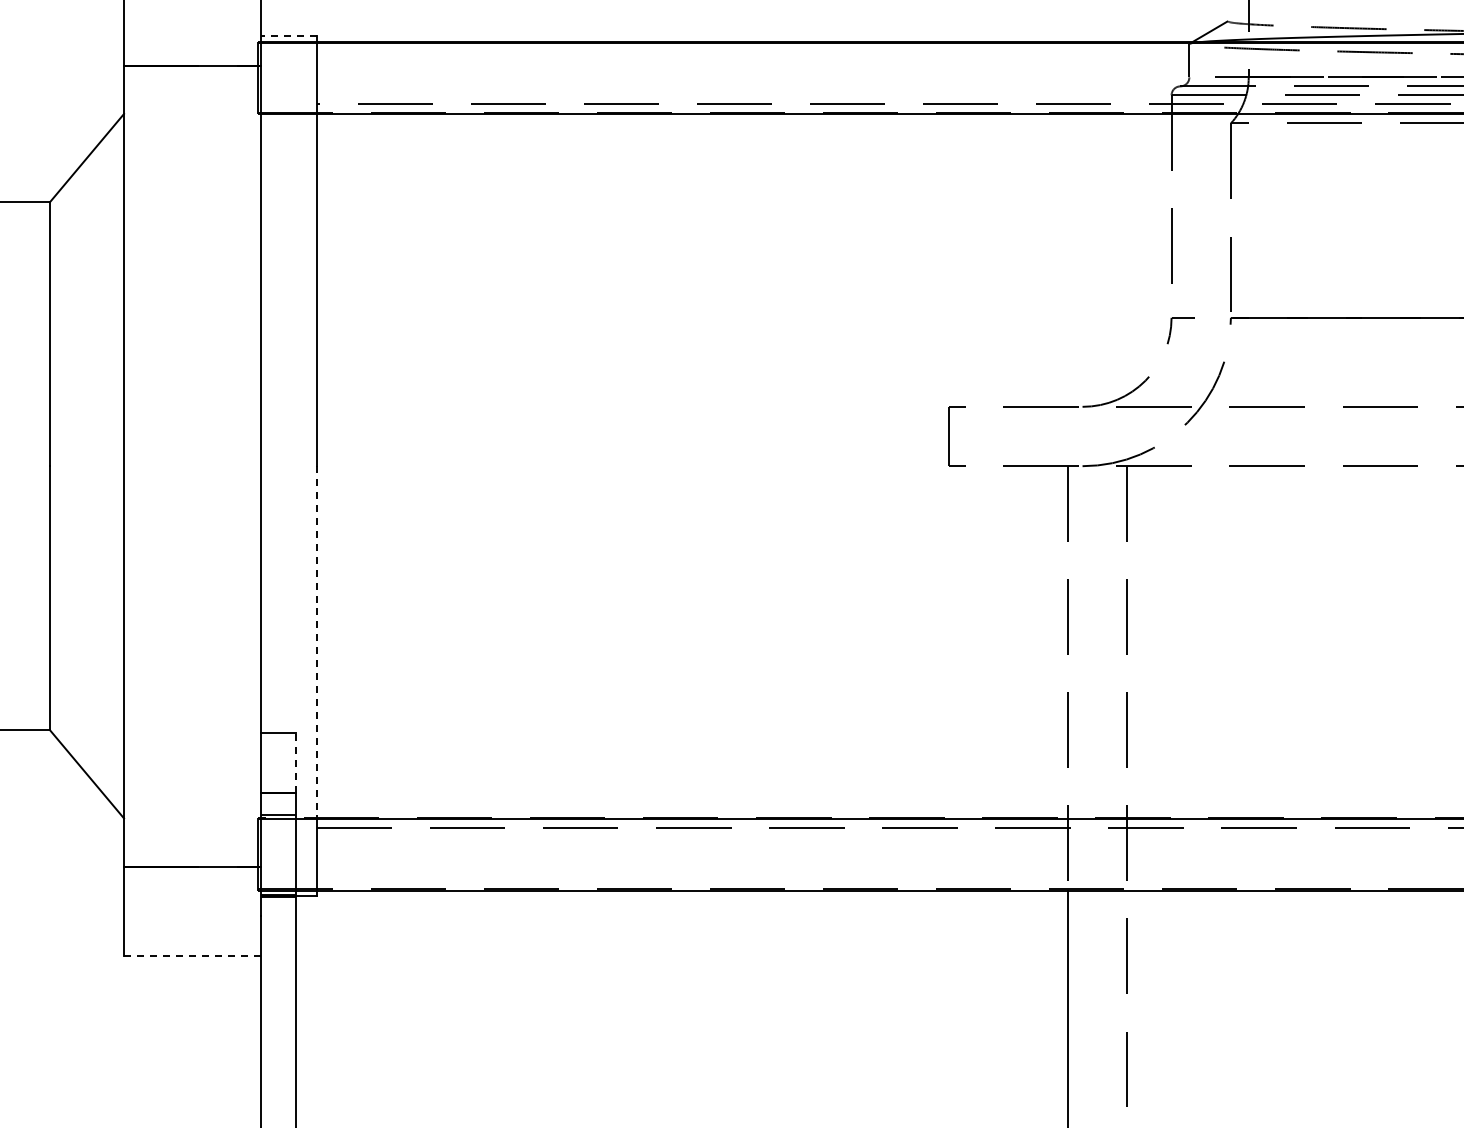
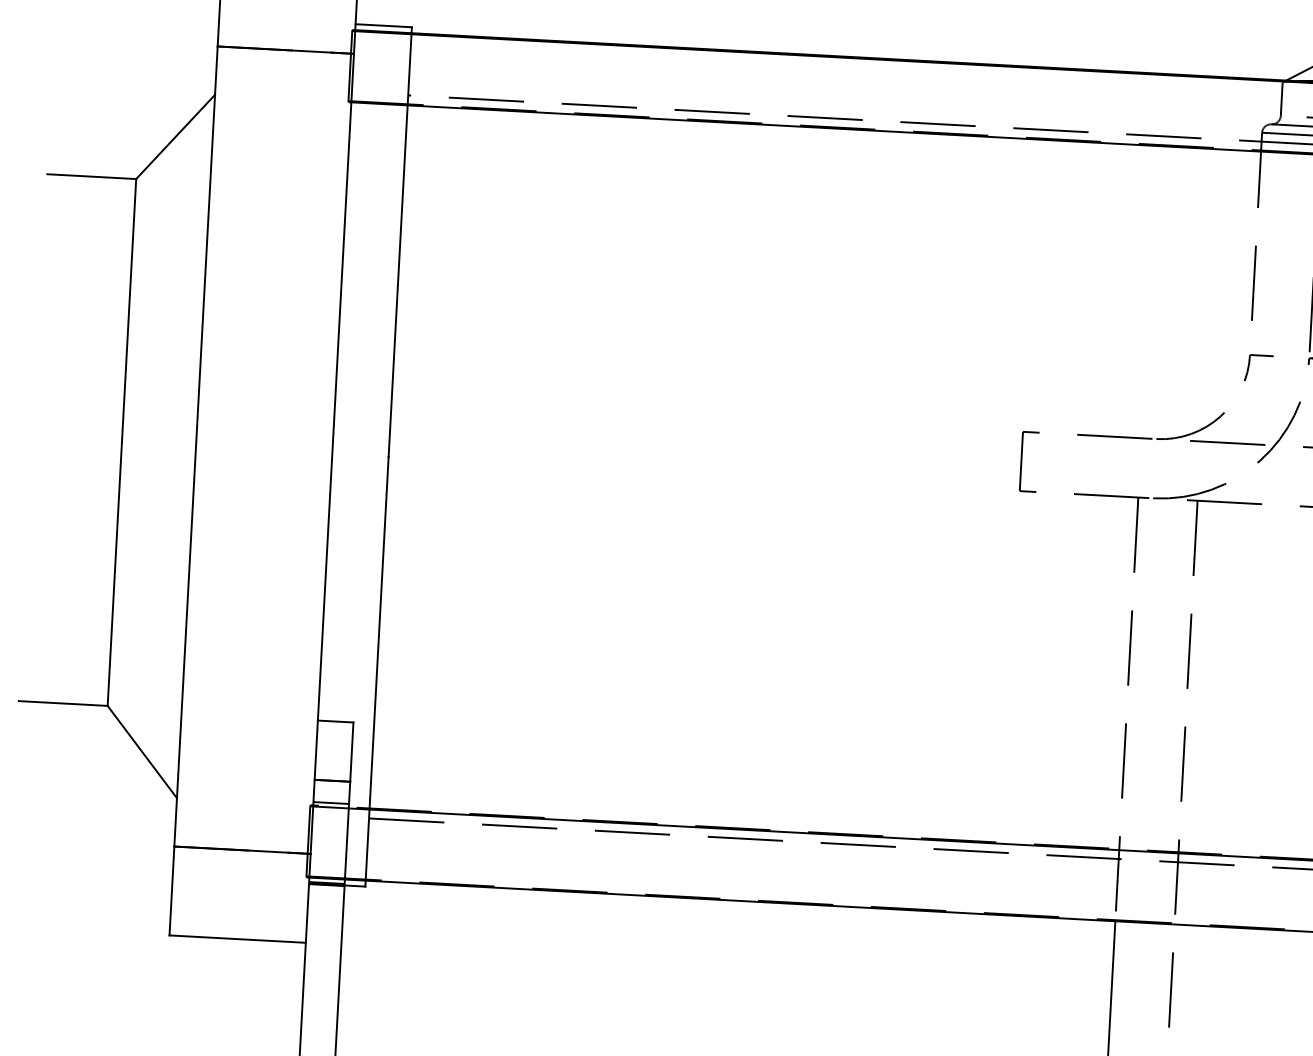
line: (288, 35) -> (383, 25), dashed -> solid
line: (316, 642) -> (378, 632), dashed -> solid
line: (296, 762) -> (352, 751), dashed -> solid
line: (191, 955) -> (236, 938), dashed -> solid

